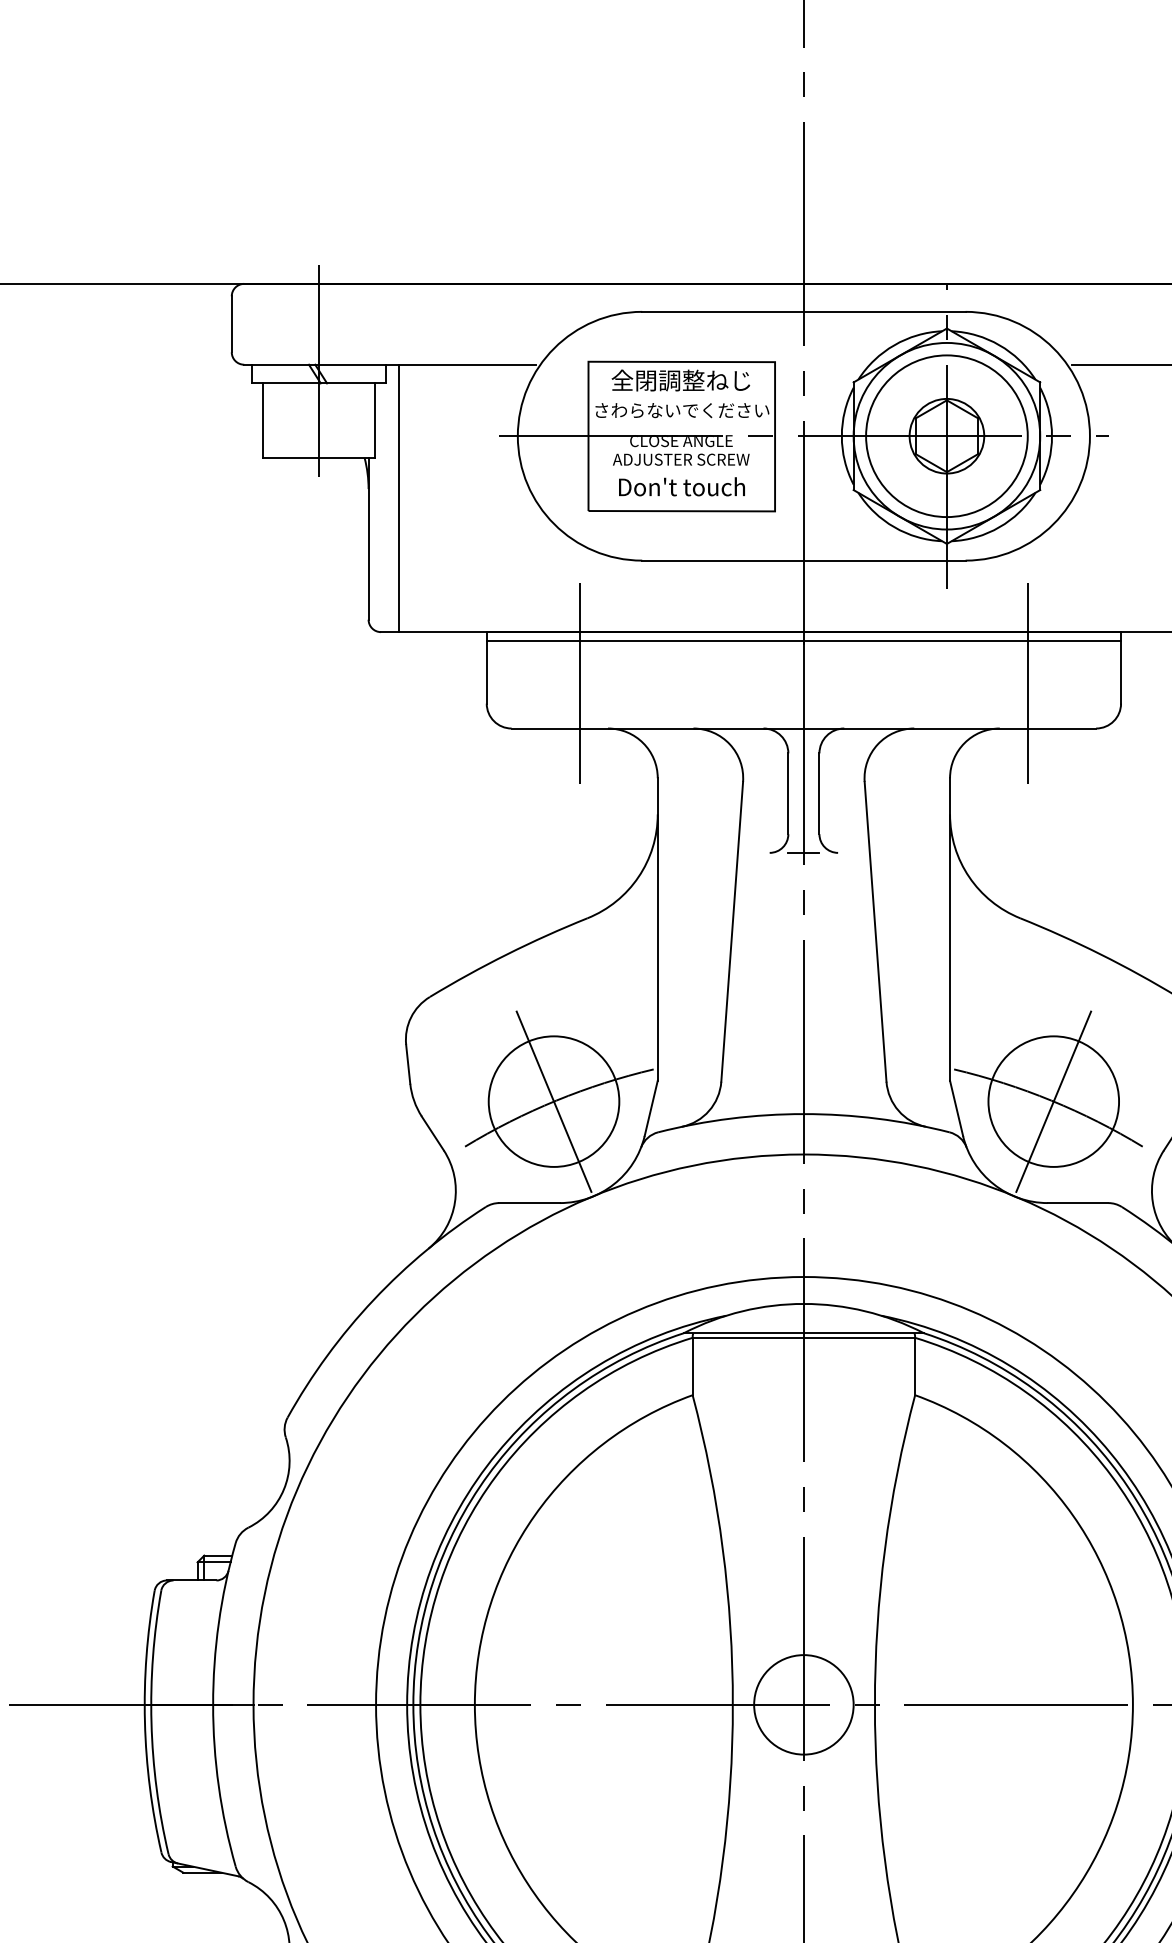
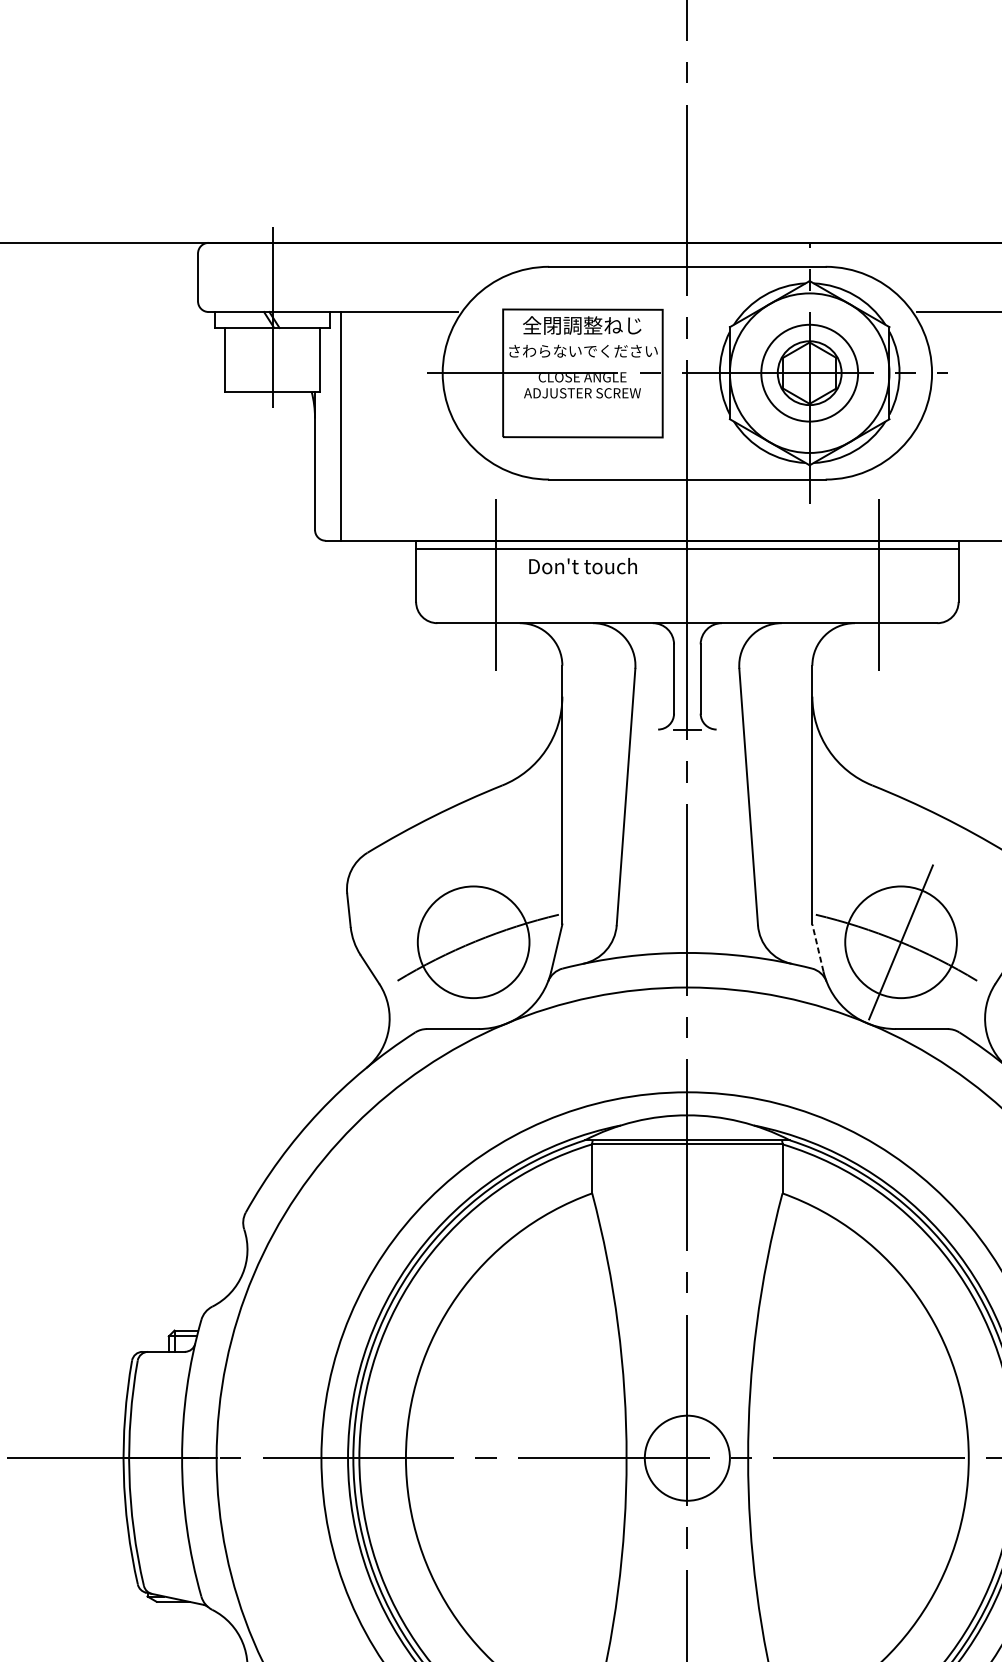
circle: (946, 436) -> (809, 373), size x0.7
text: (681, 486) -> (582, 565), moved
line: (553, 1101) -> (473, 942), removed
line: (956, 1107) -> (817, 947), solid -> dashed

